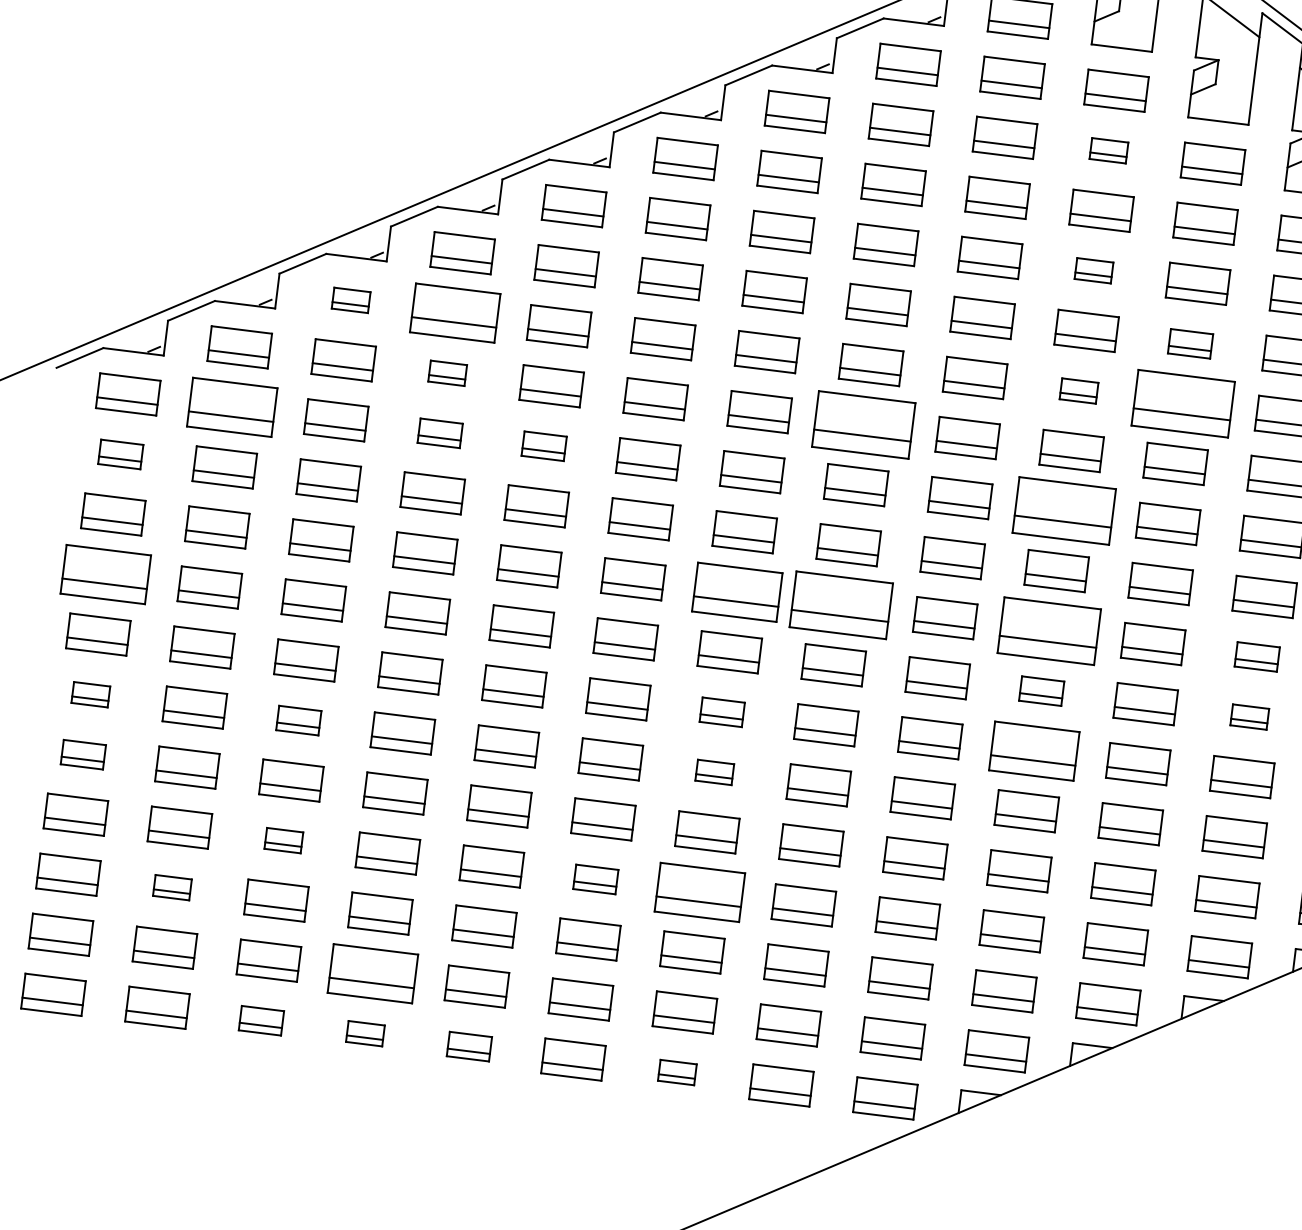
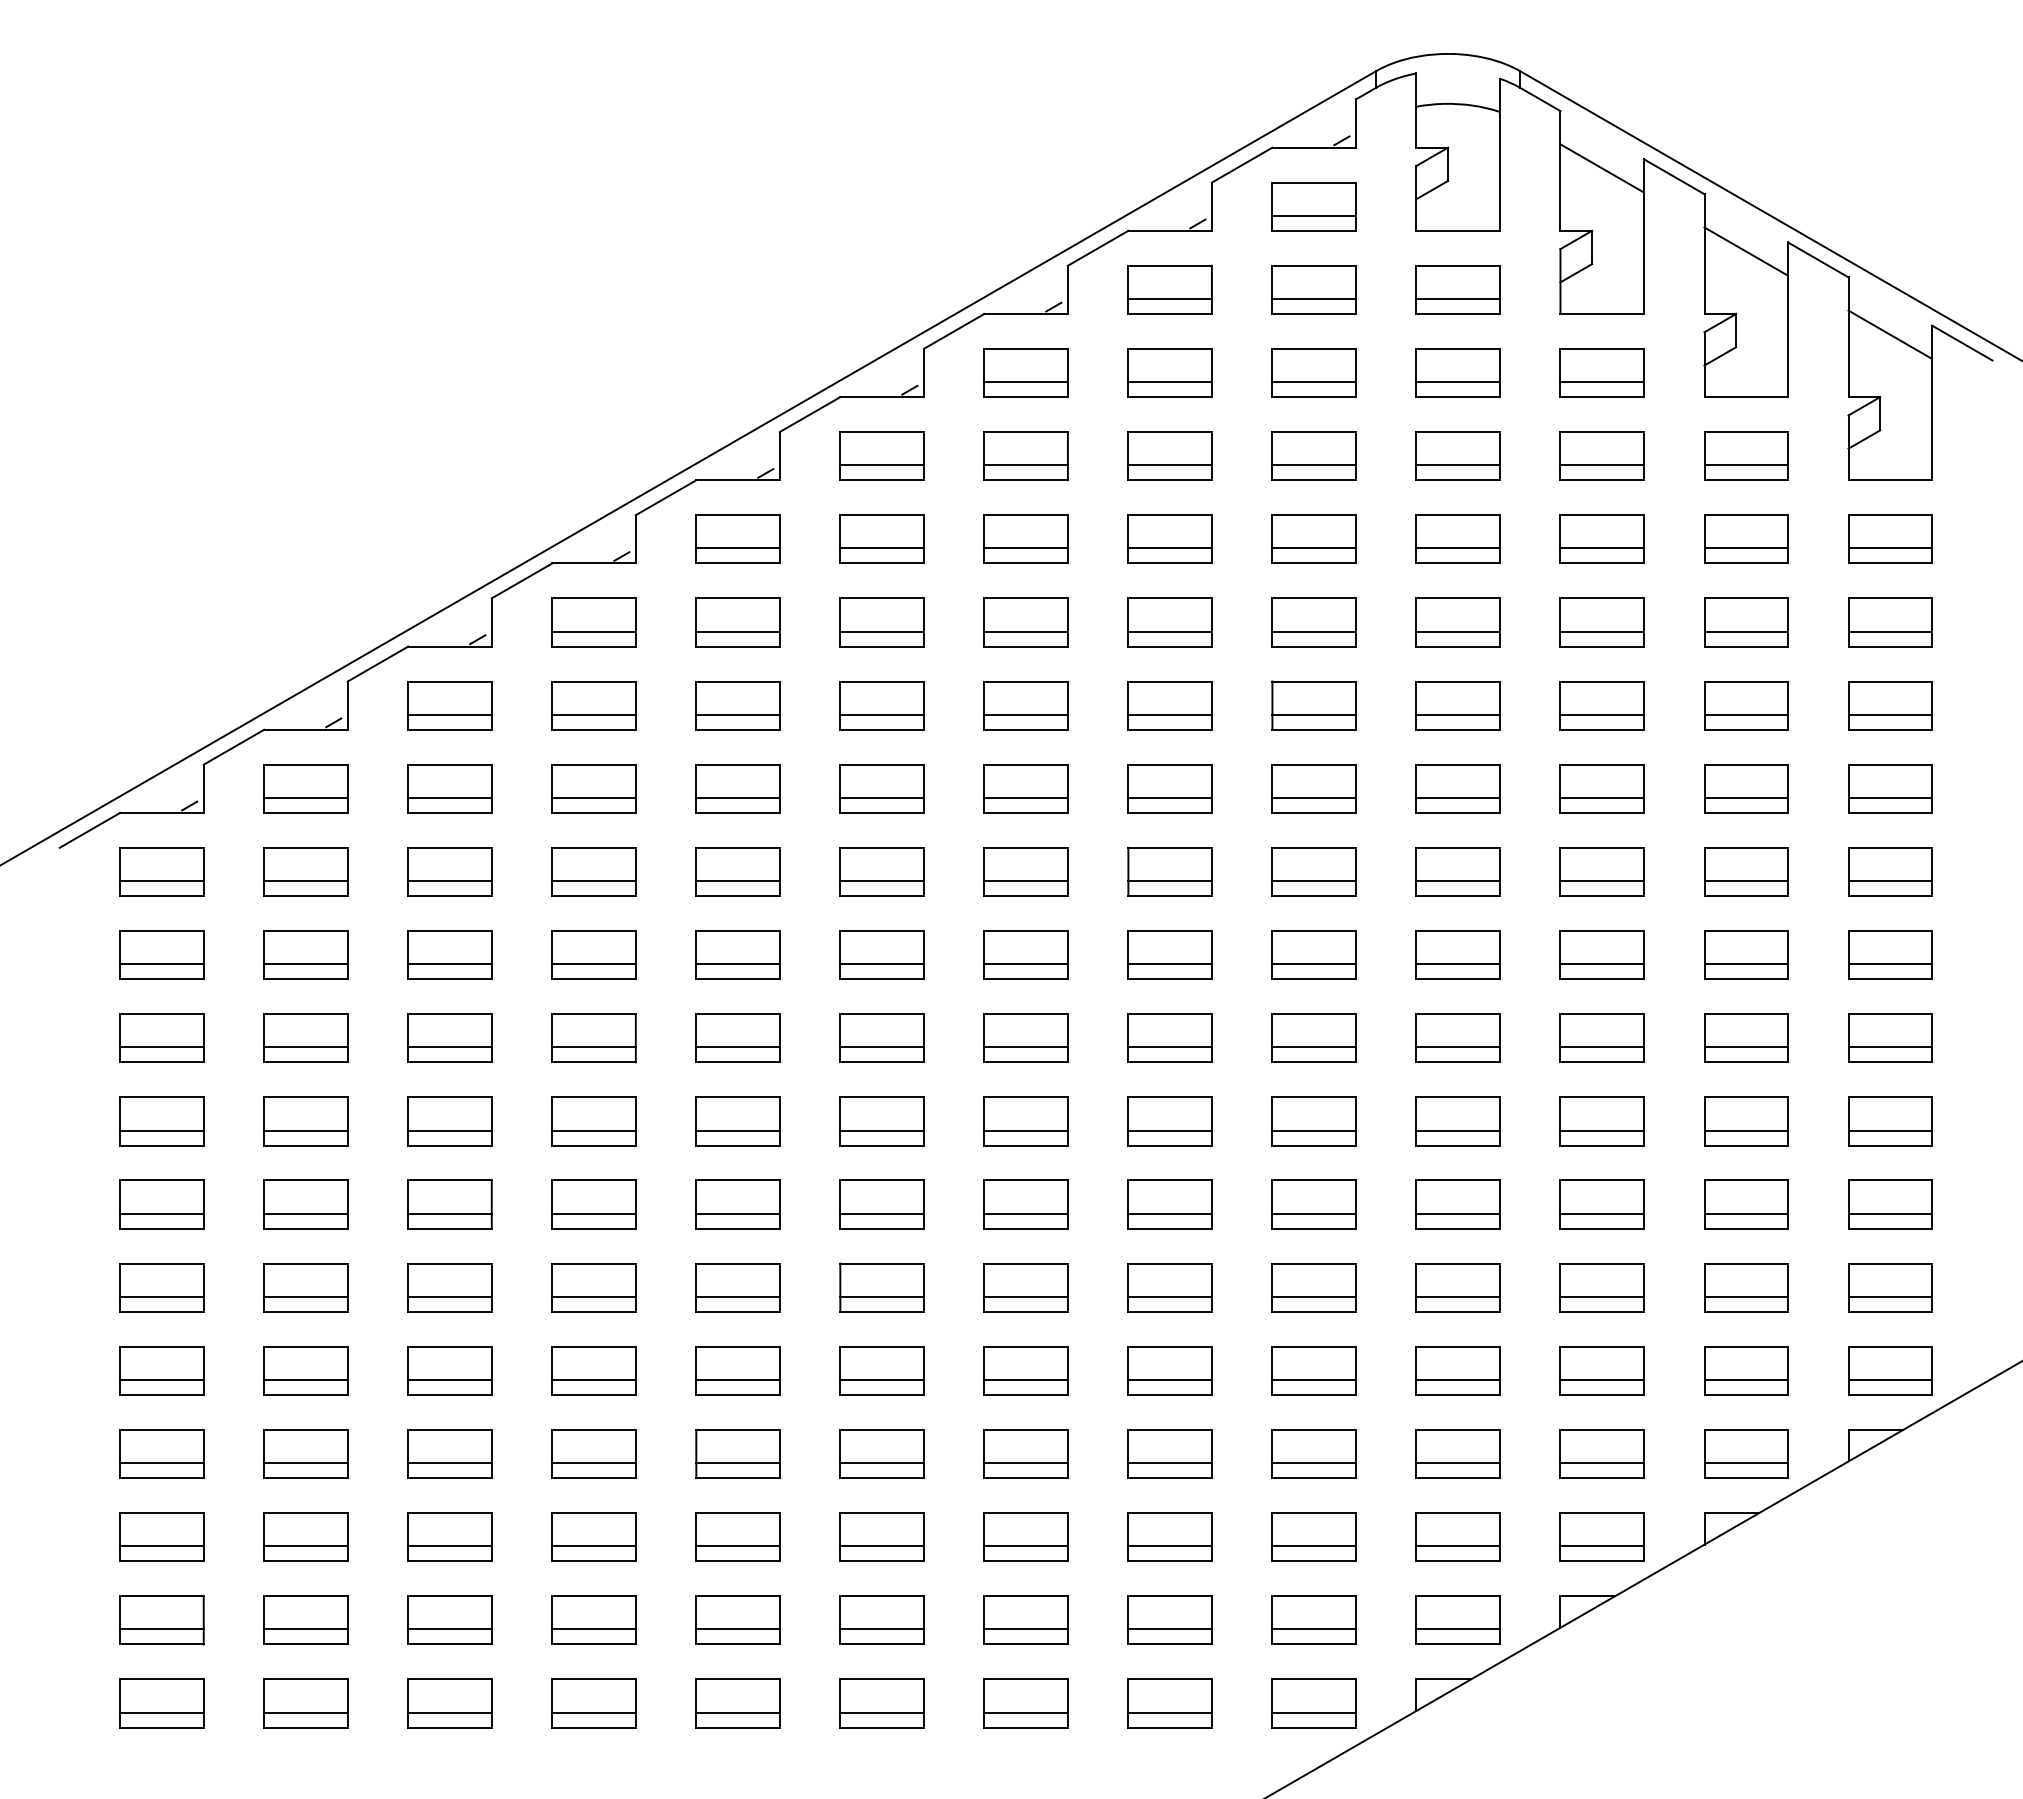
part: (1108, 150) -> (1457, 372), size x1.67
part: (1093, 270) -> (1457, 538), size x1.67
part: (350, 300) -> (449, 705), size x1.67
part: (454, 313) -> (593, 705), size x0.71
part: (1190, 343) -> (1601, 622), size x1.43
part: (447, 373) -> (593, 788), size x1.67
part: (1078, 390) -> (1457, 705), size x1.67
part: (1182, 403) -> (1601, 705), size x0.62
part: (231, 407) -> (305, 871), size x0.71
part: (863, 424) -> (1169, 788), size x0.62
part: (439, 432) -> (593, 871), size x1.43
part: (543, 445) -> (737, 871), size x1.43
part: (120, 454) -> (161, 954), size x1.43
part: (1063, 510) -> (1457, 871), size x0.62
part: (105, 574) -> (161, 1121), size x0.71
part: (736, 591) -> (1025, 1037), size x0.71
part: (840, 604) -> (1169, 1037), size x0.62
part: (1048, 630) -> (1457, 1037), size x0.62
part: (1257, 656) -> (1746, 1037), size x1.43
part: (1041, 691) -> (1457, 1121), size x1.43
part: (90, 694) -> (161, 1287), size x1.67
part: (721, 712) -> (1025, 1204), size x1.43
part: (1249, 717) -> (1746, 1121), size x1.67
part: (298, 720) -> (449, 1287), size x1.43
part: (1033, 751) -> (1457, 1204), size x0.71
part: (83, 754) -> (161, 1370), size x1.43
part: (714, 772) -> (1025, 1287), size x1.67
part: (283, 840) -> (449, 1453), size x1.67
part: (595, 879) -> (881, 1453), size x1.43
part: (172, 887) -> (305, 1536), size x1.67
part: (699, 892) -> (1025, 1453), size x0.71
part: (372, 973) -> (593, 1619), size x0.71
part: (261, 1020) -> (449, 1703), size x1.43
part: (365, 1033) -> (593, 1703), size x1.67
part: (469, 1046) -> (737, 1703), size x1.43
part: (676, 1072) -> (1025, 1703), size x1.67

